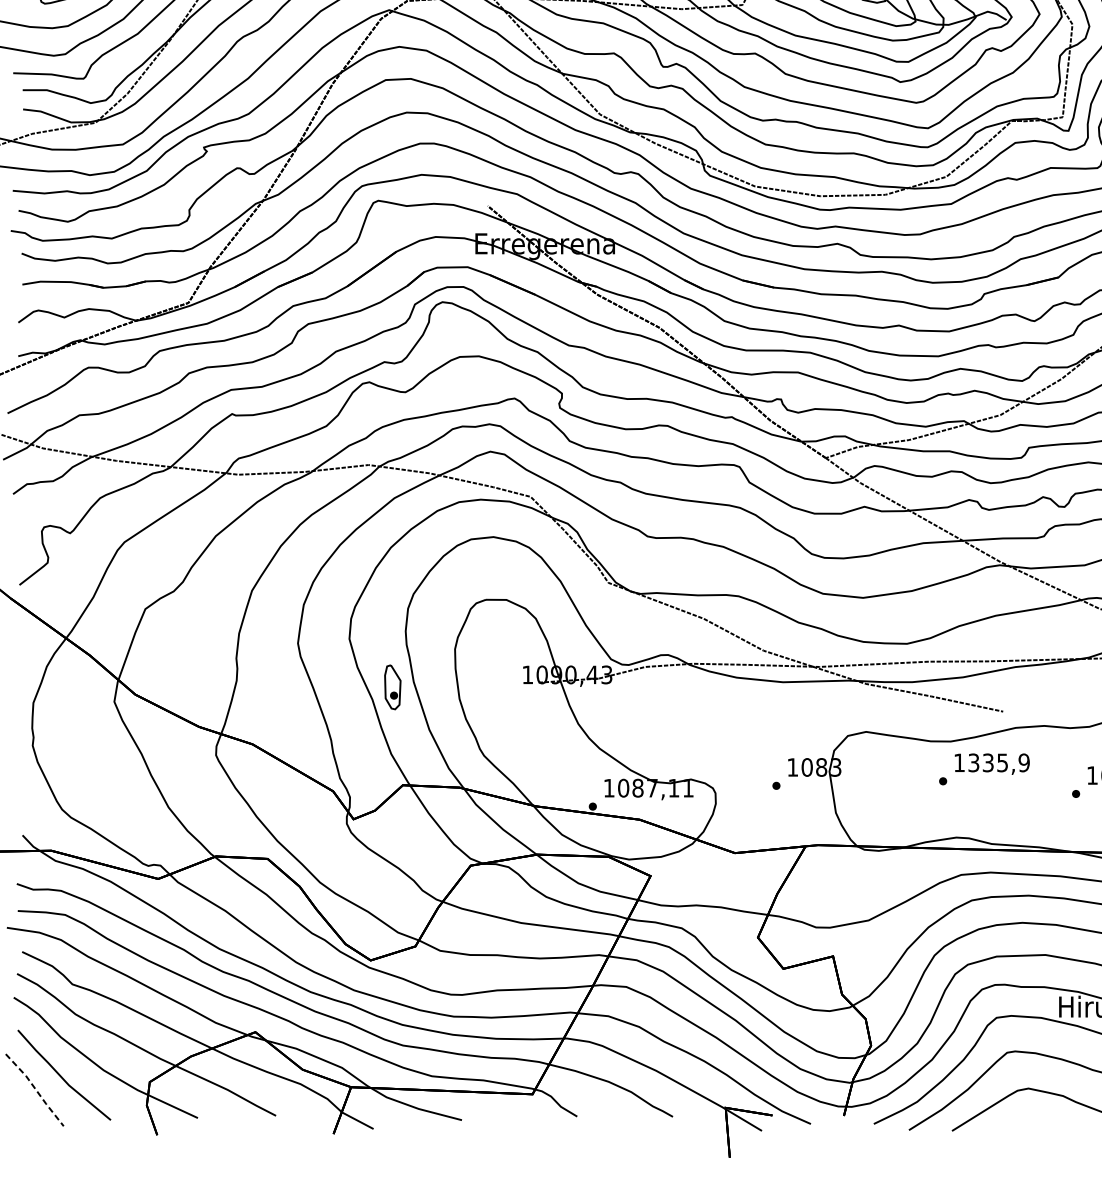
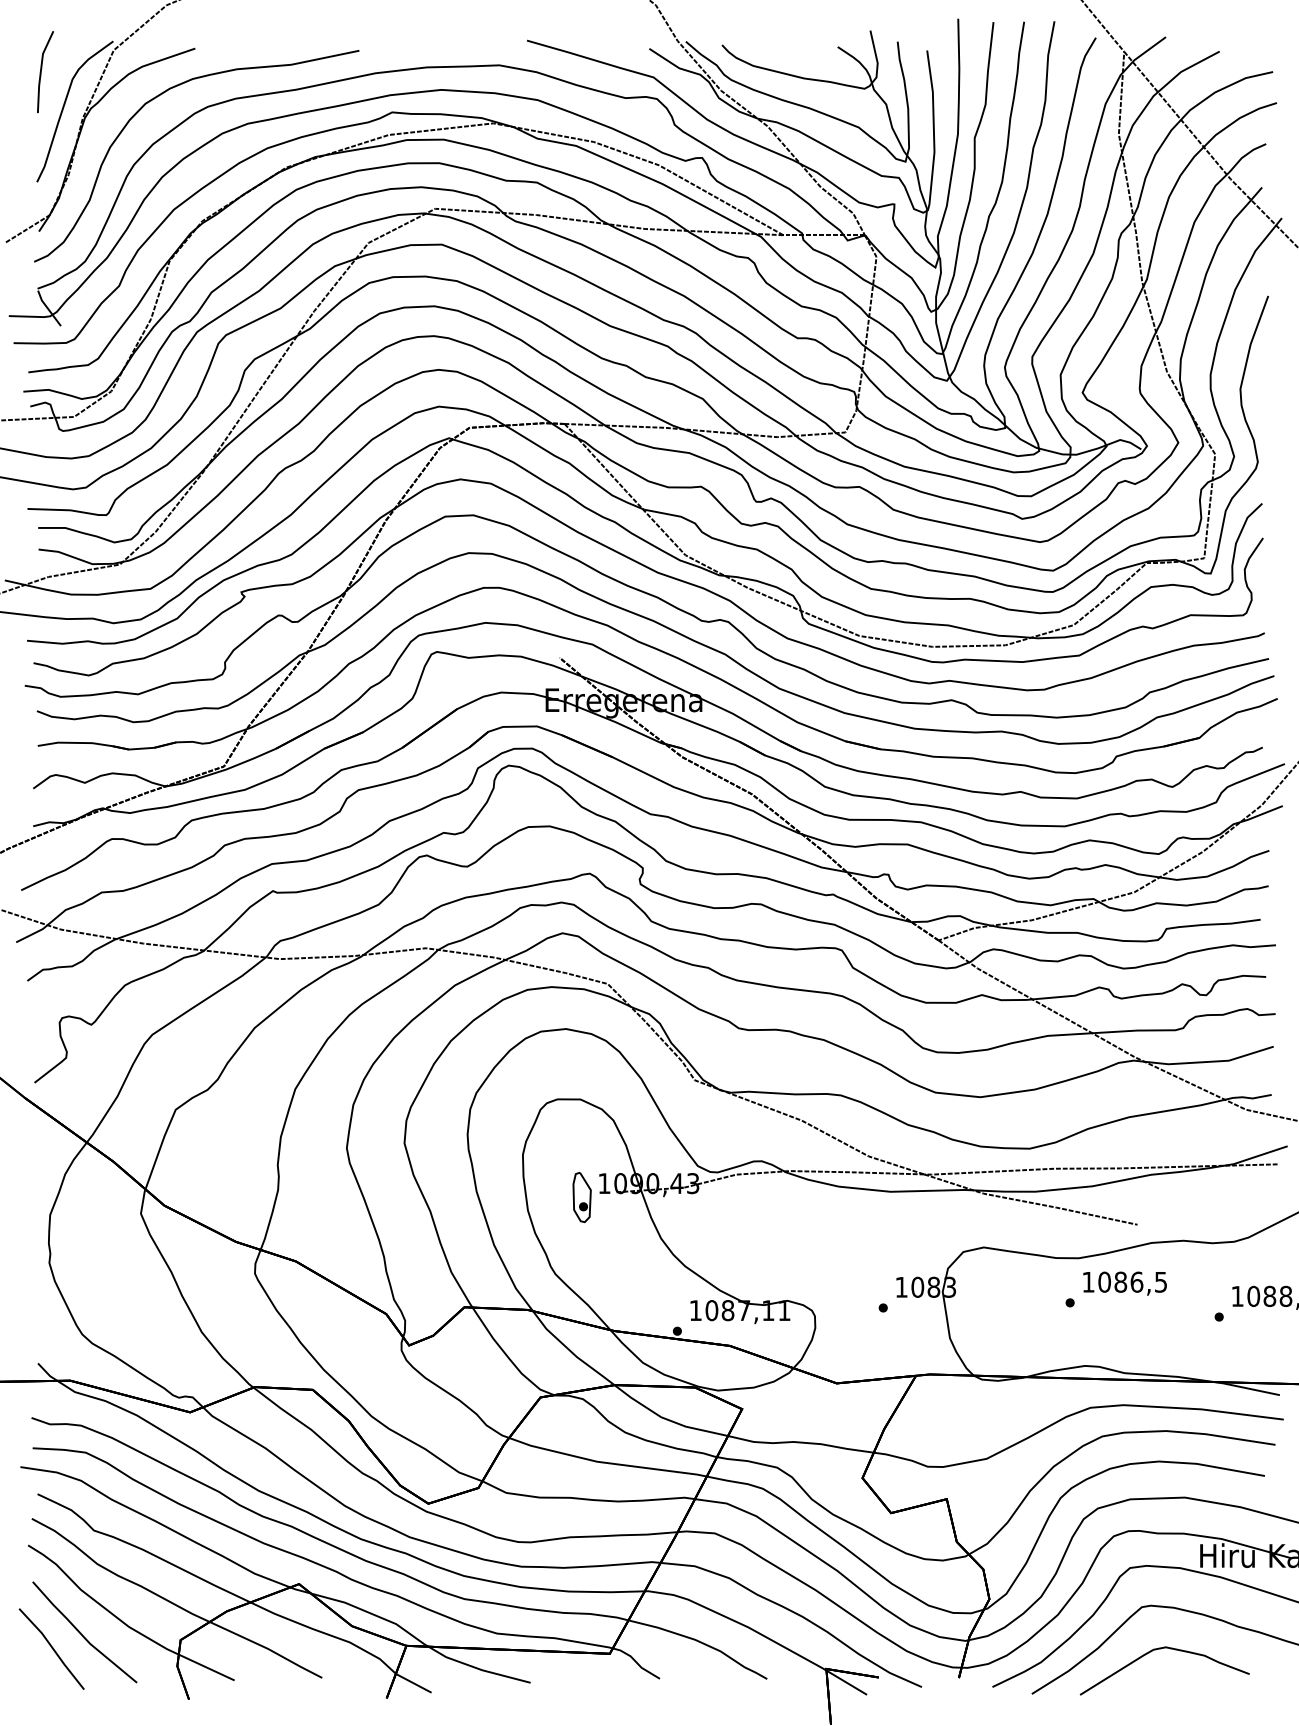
part: (392, 687) -> (581, 1197), moved
text: (998, 762) -> (1132, 1281), 1335,9 -> 1086,5
line: (35, 1089) -> (52, 1648), dashed -> solid

